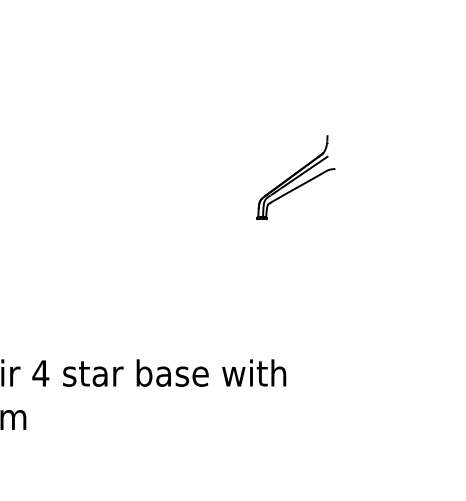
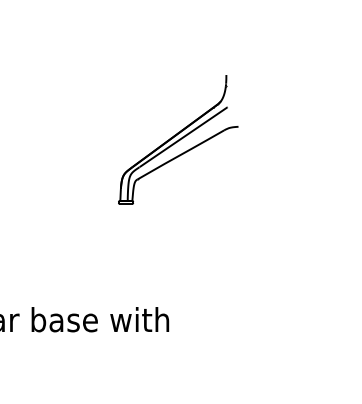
part: (295, 177) -> (177, 139), size x1.67

